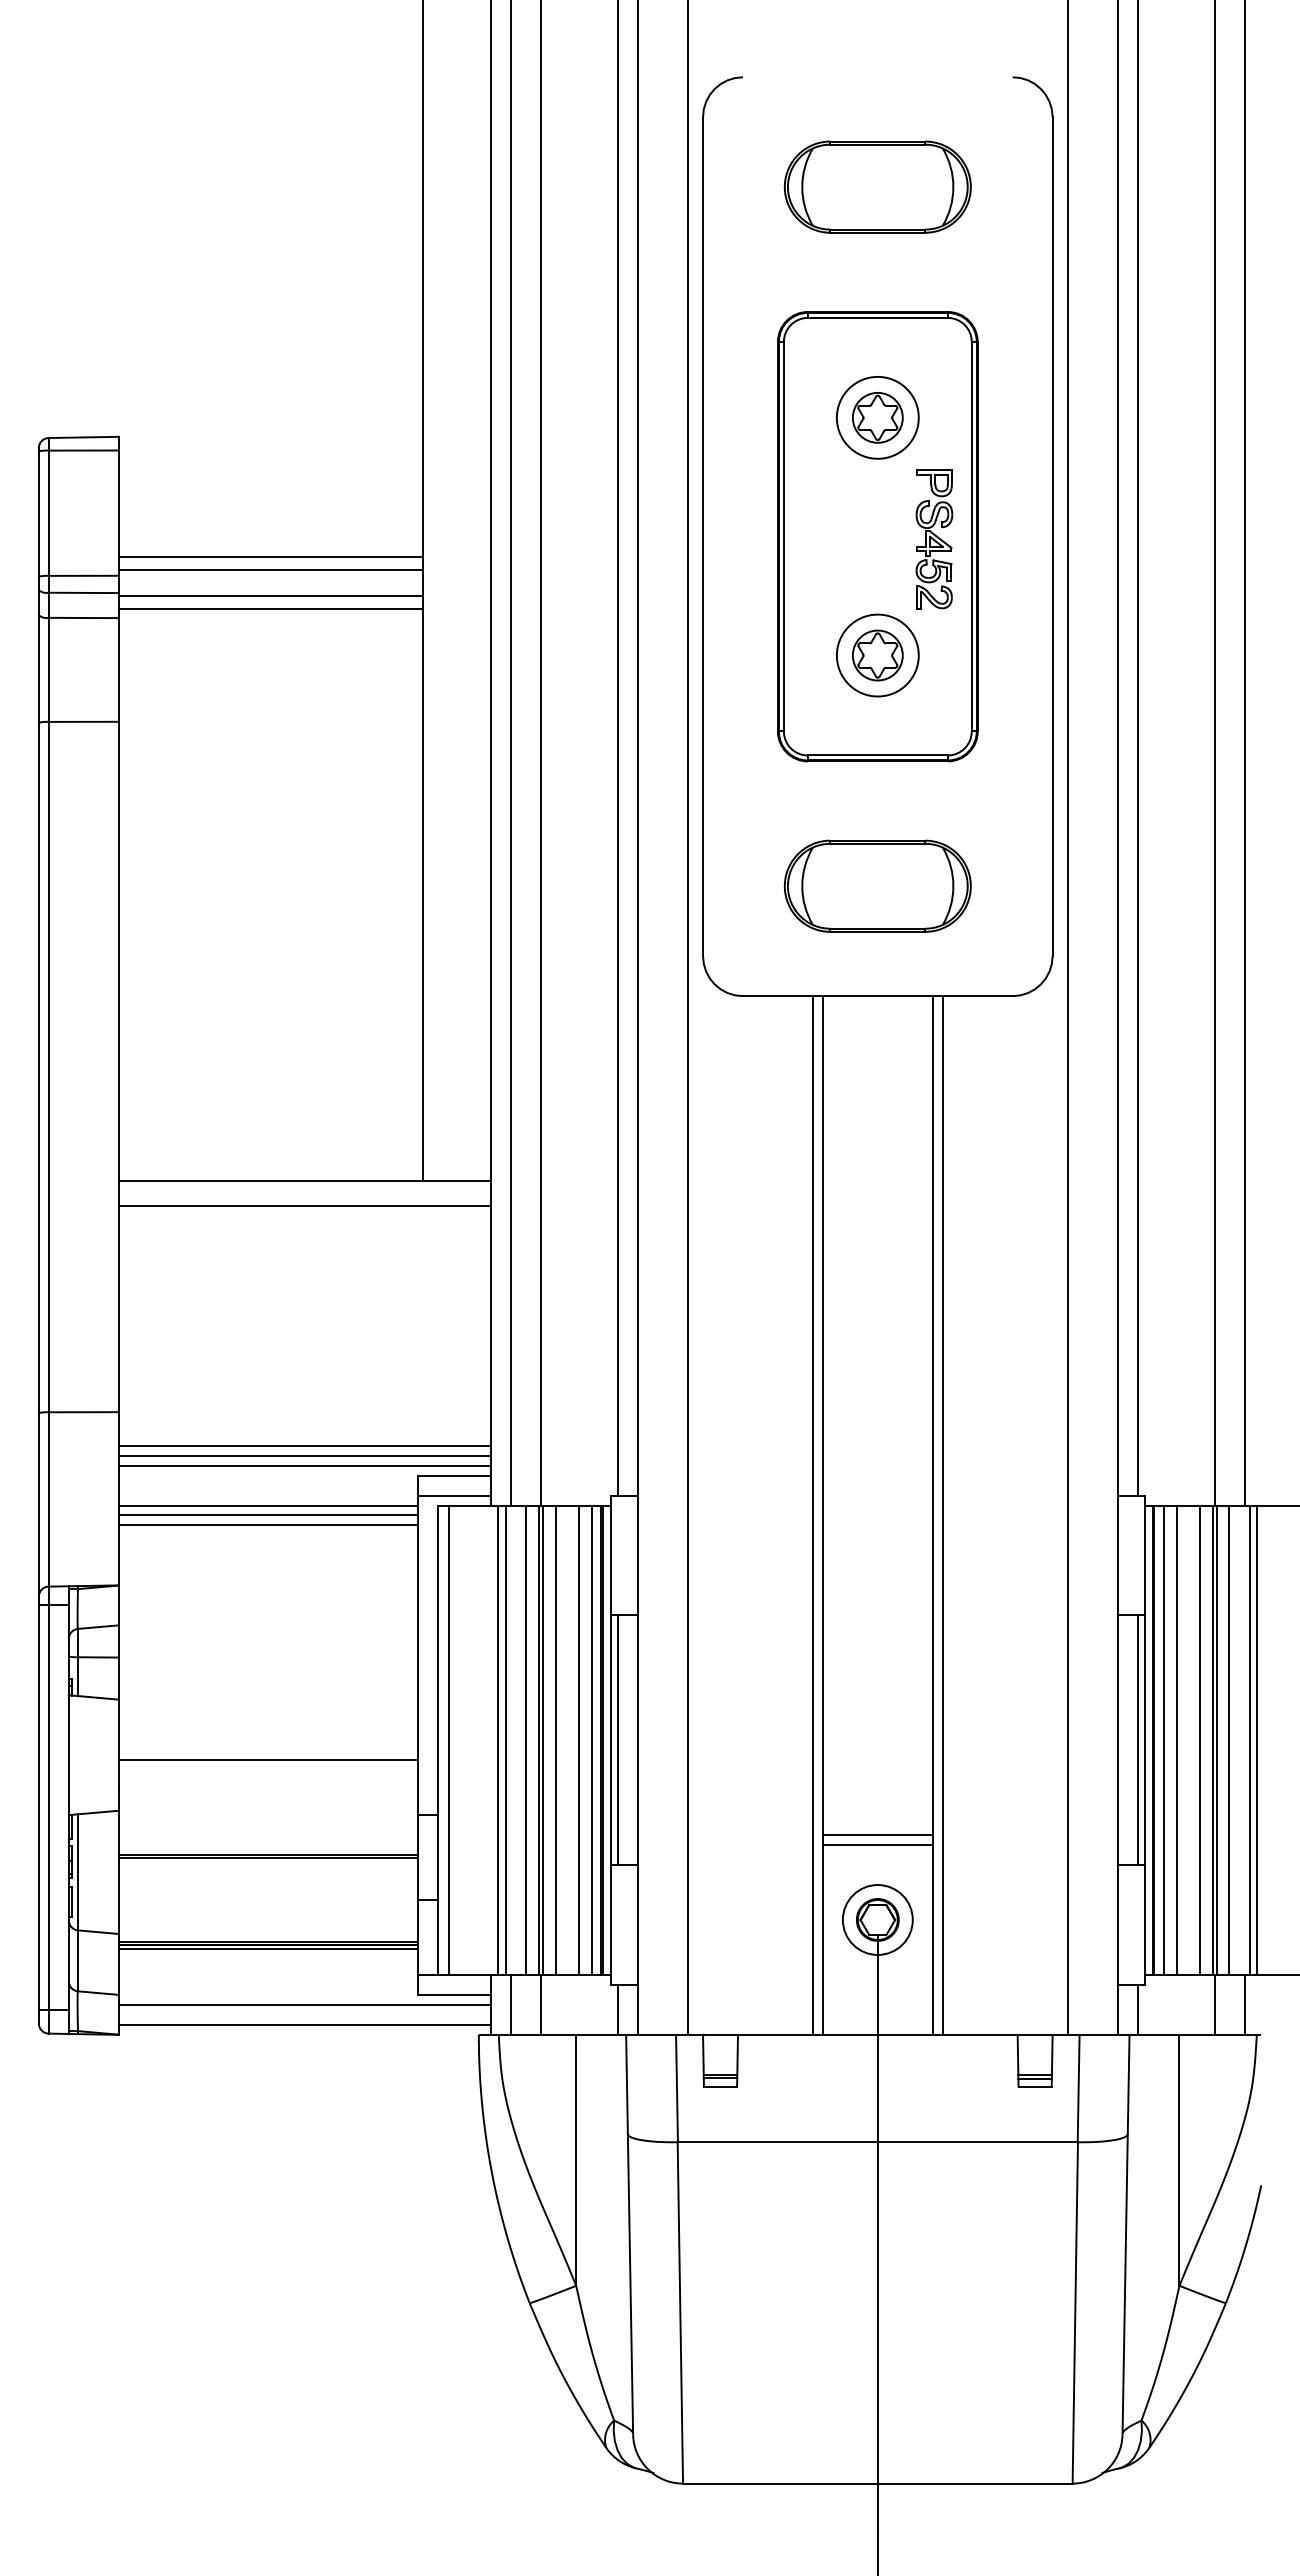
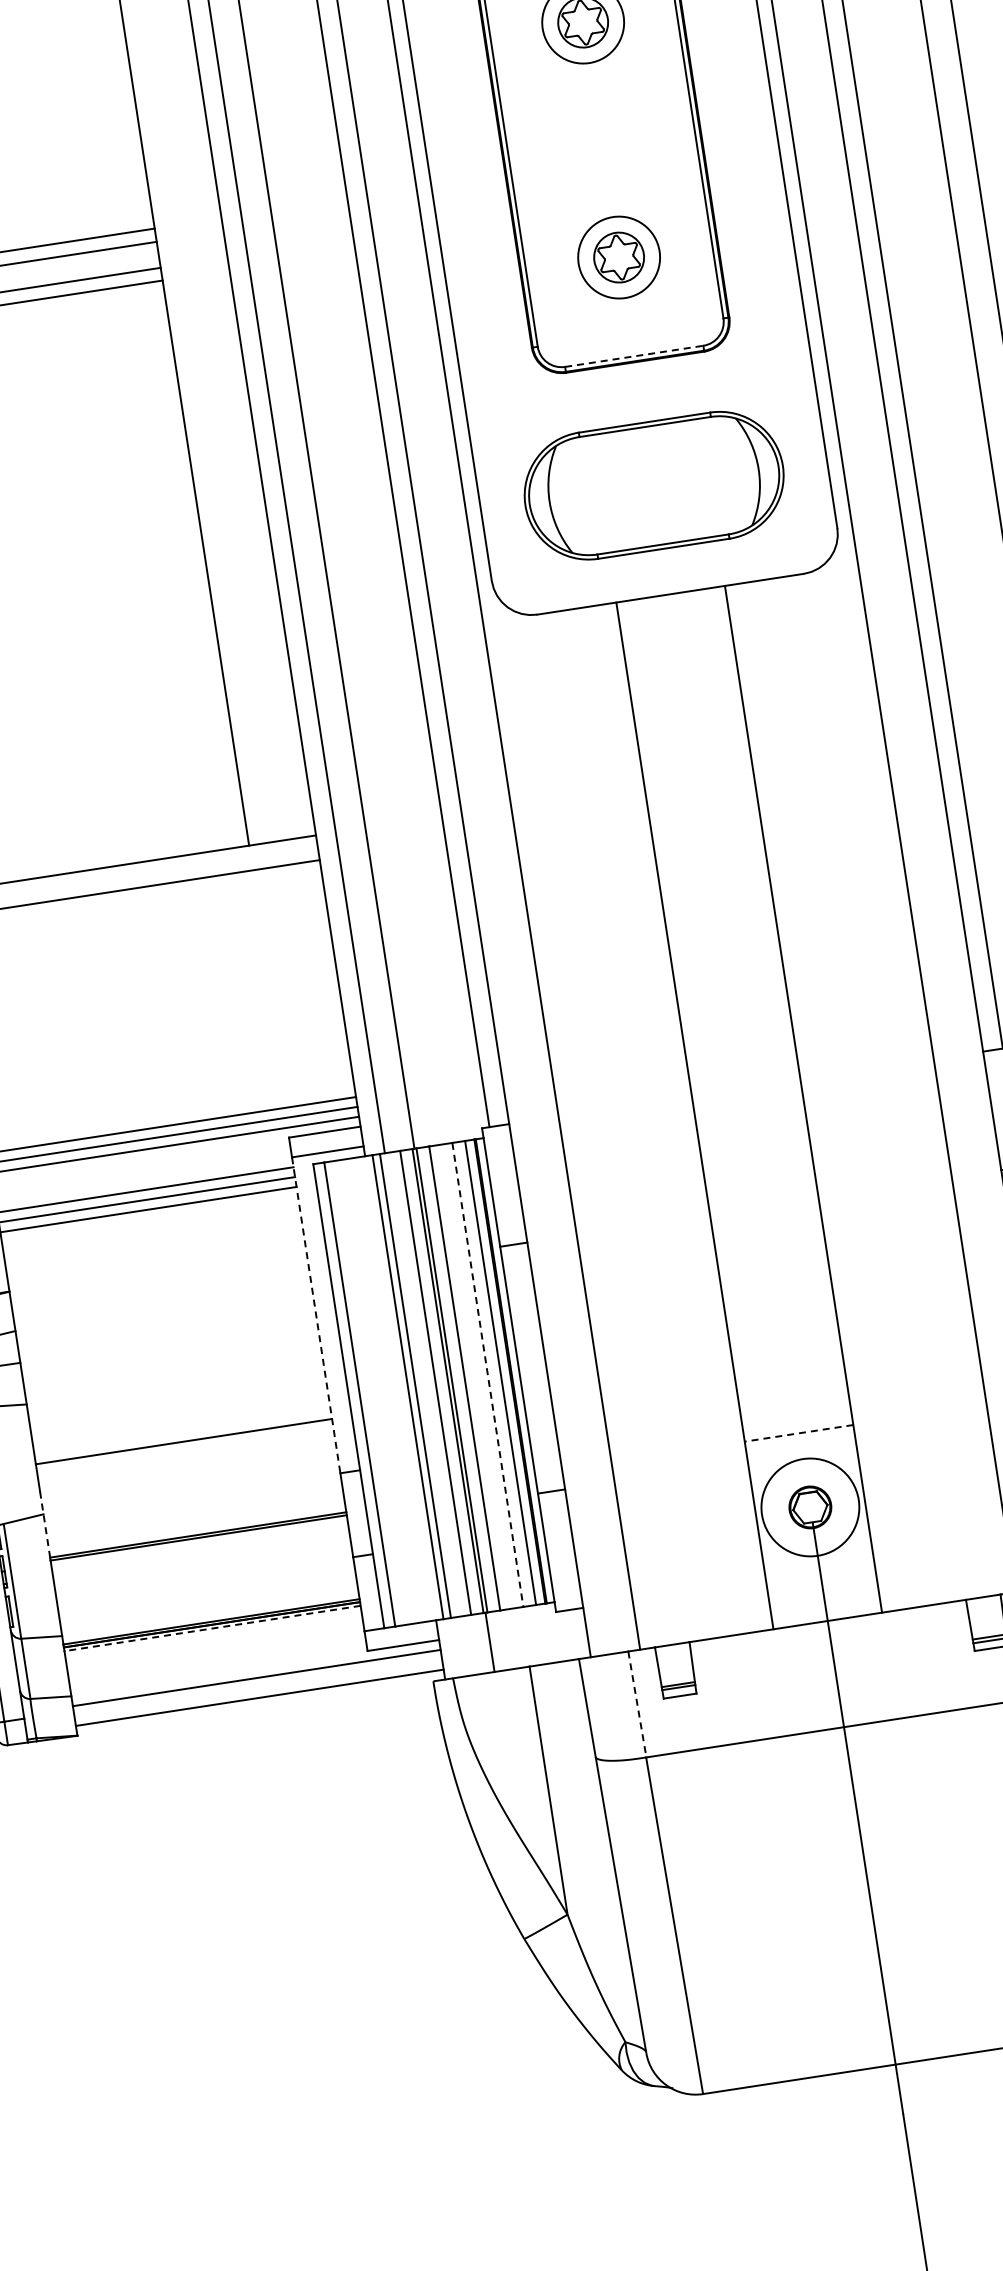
part: (934, 539) -> (657, 134), removed
line: (877, 755) -> (633, 356), solid -> dashed
part: (877, 885) -> (653, 484), size x1.4
line: (812, 1515) -> (684, 1117), removed
line: (942, 1515) -> (813, 1097), removed
line: (418, 1655) -> (316, 1315), solid -> dashed
line: (579, 1740) -> (488, 1375), solid -> dashed
line: (618, 1740) -> (526, 1369), removed
line: (118, 1821) -> (44, 1524), solid -> dashed
line: (877, 1835) -> (797, 1423), removed
line: (877, 1844) -> (798, 1432), solid -> dashed
circle: (877, 1919) -> (809, 1507), size x1.4
line: (268, 1949) -> (212, 1628), solid -> dashed
line: (510, 2004) -> (460, 1646), removed
line: (618, 2009) -> (567, 1635), removed
line: (677, 2088) -> (637, 1704), solid -> dashed

